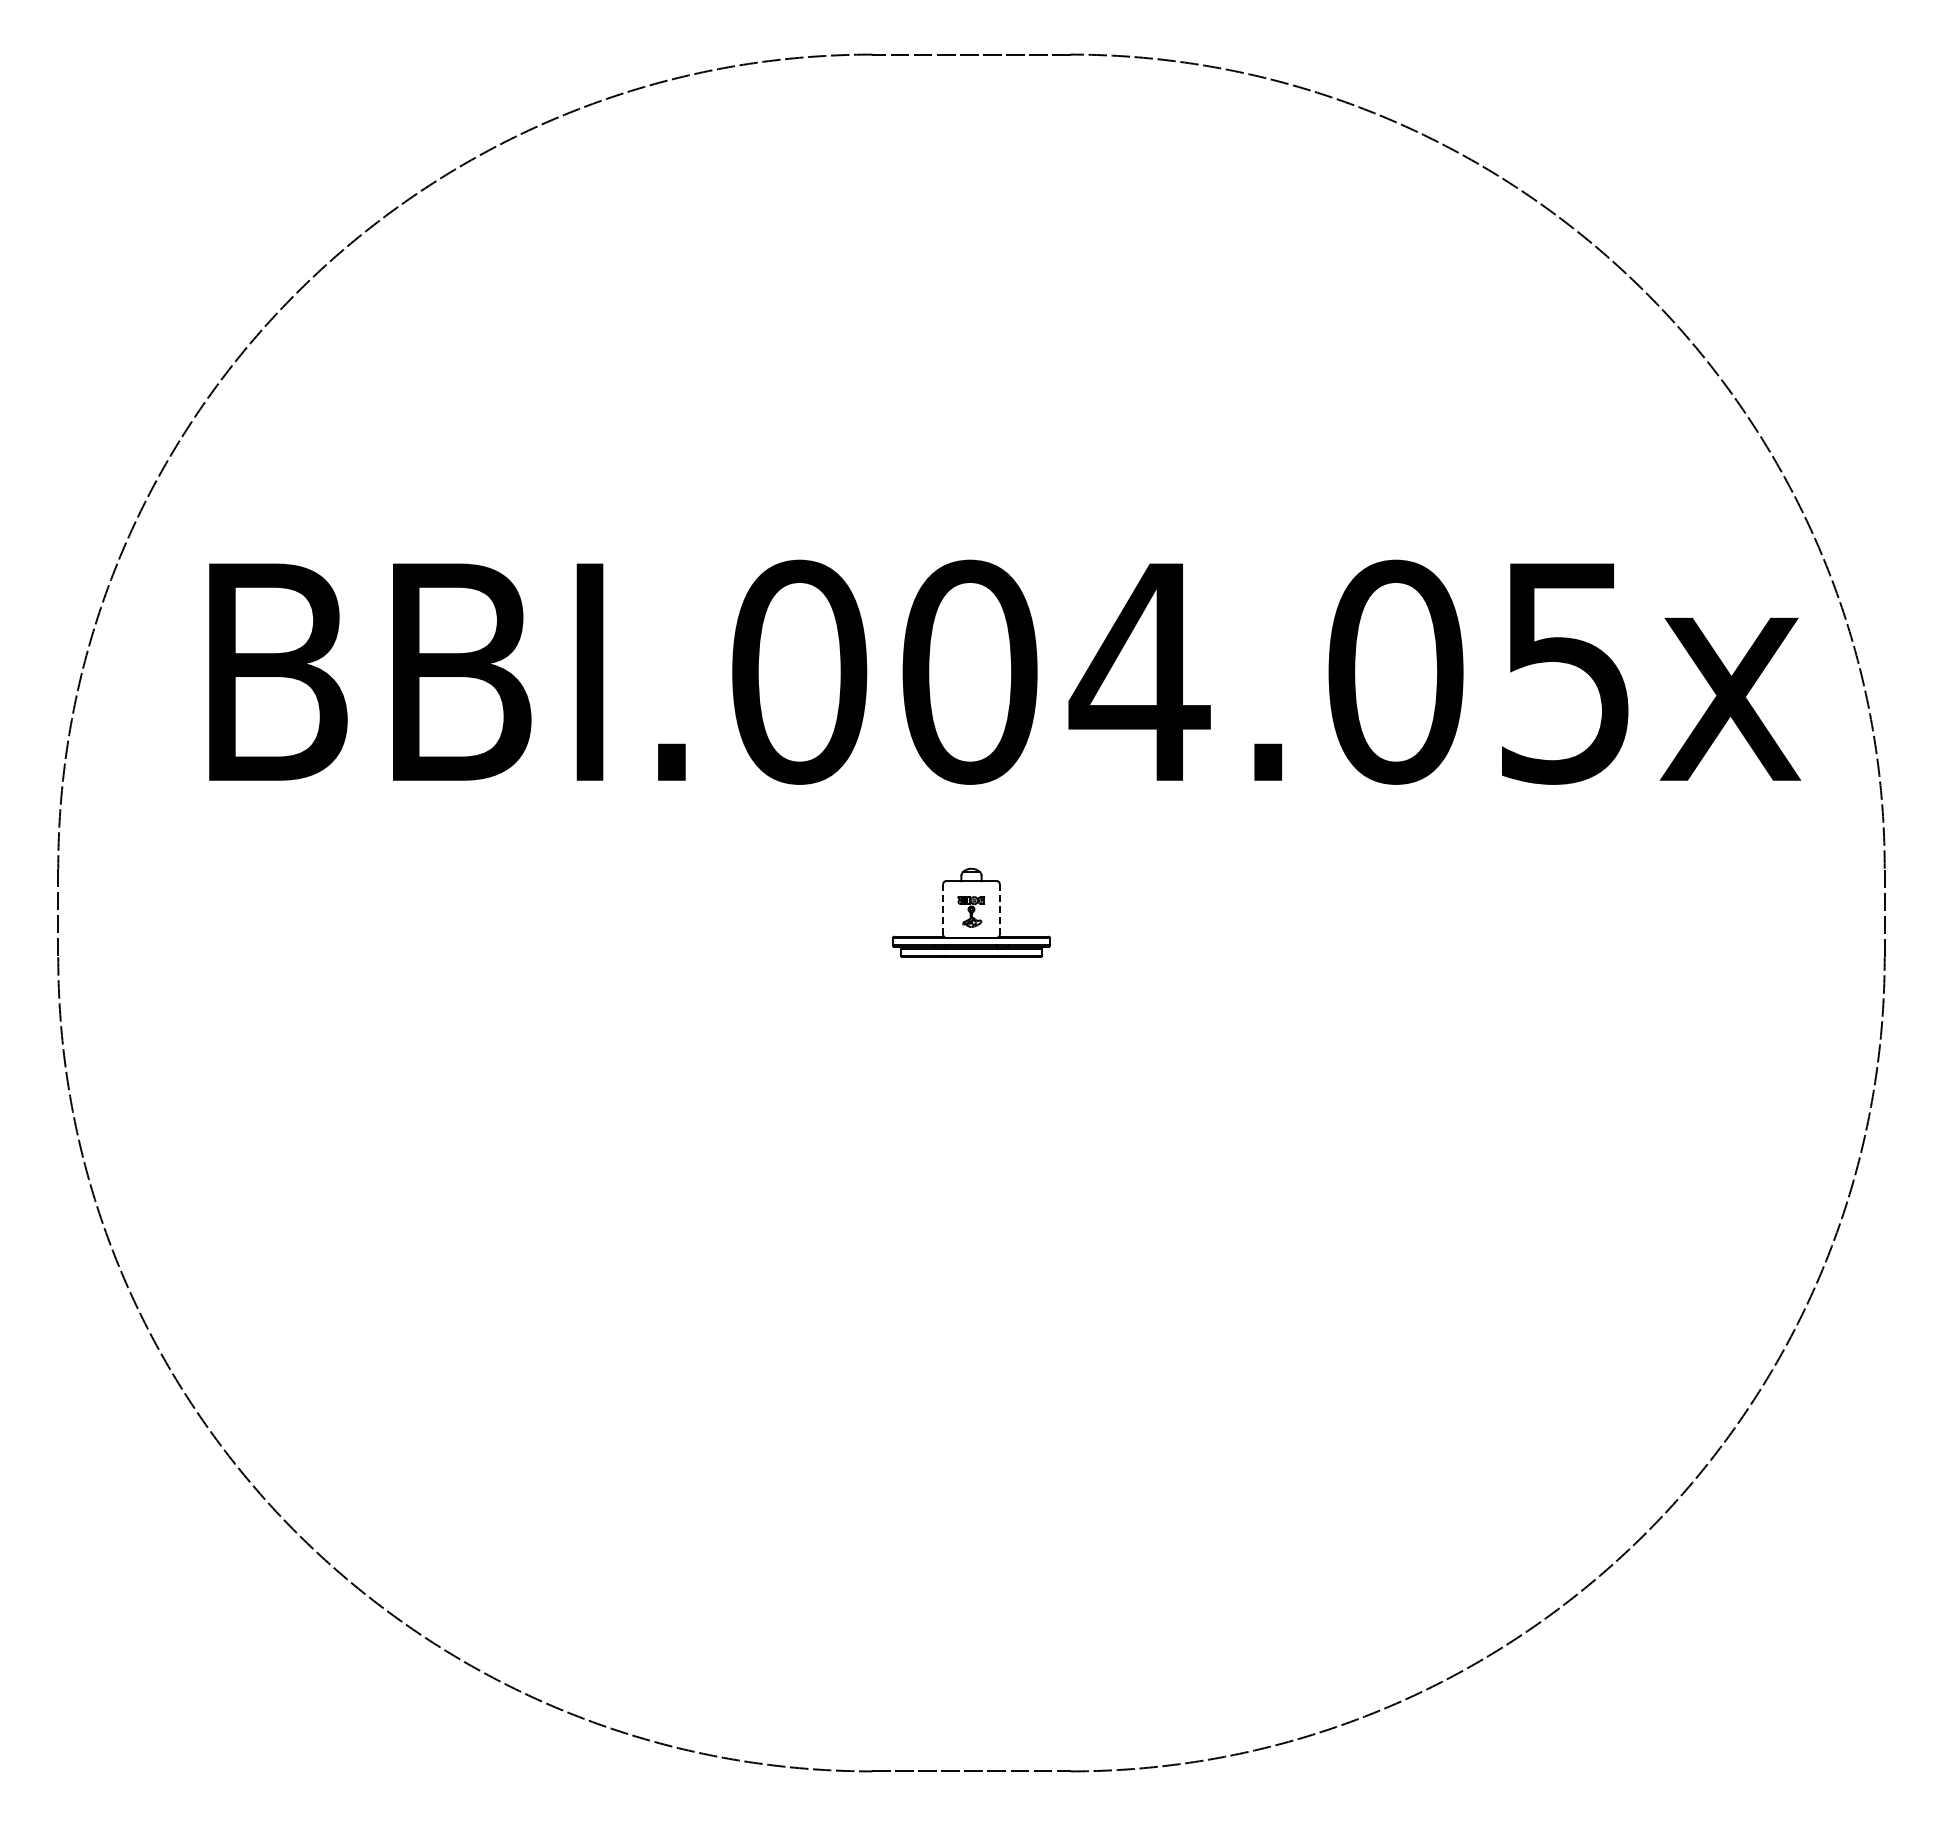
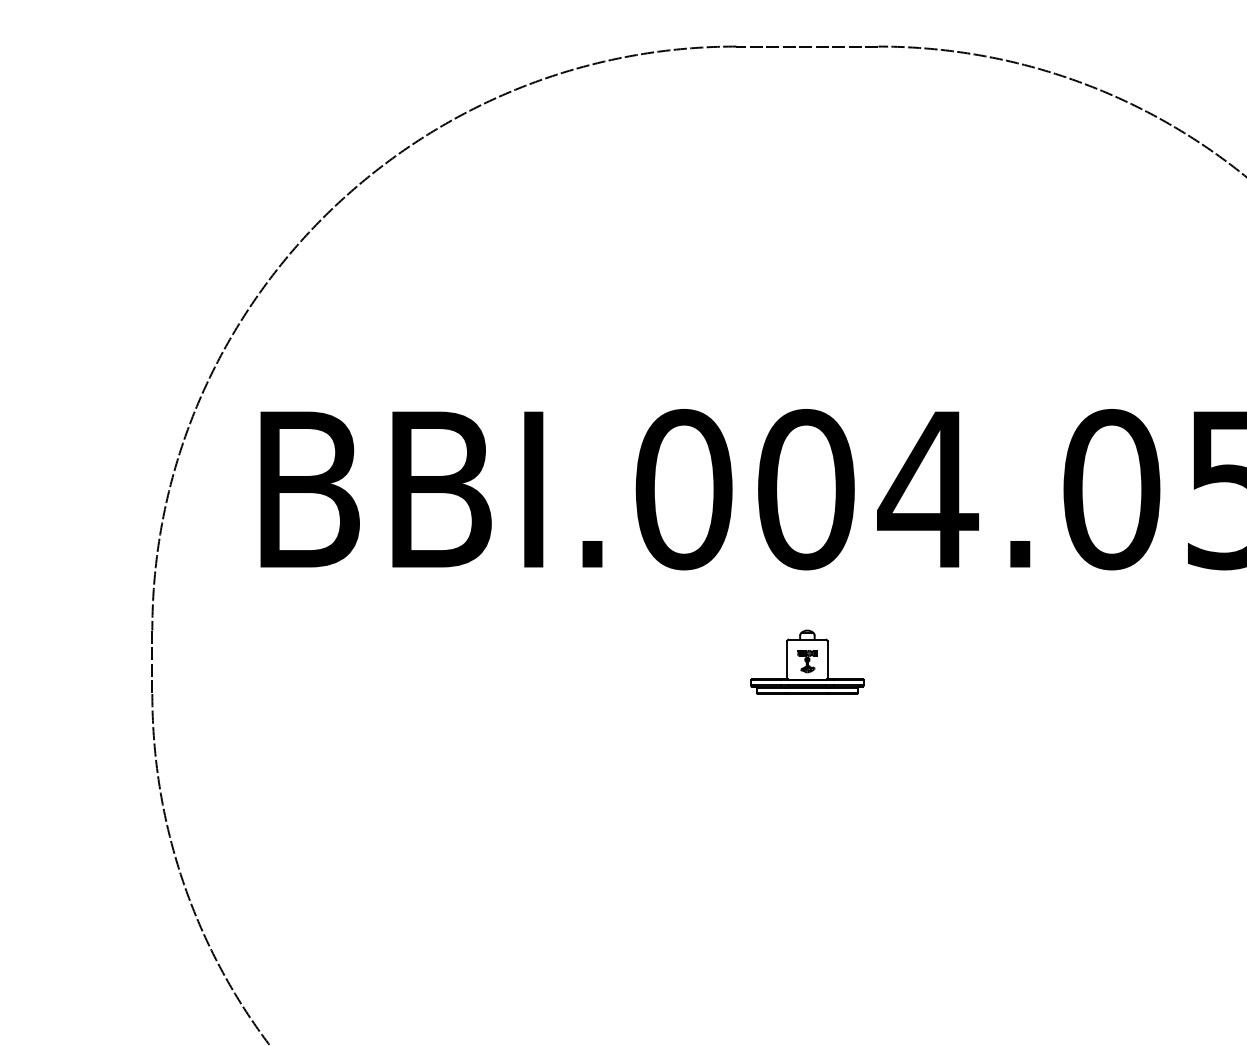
line: (943, 909) -> (787, 659), dashed -> solid
line: (999, 909) -> (827, 659), dashed -> solid

